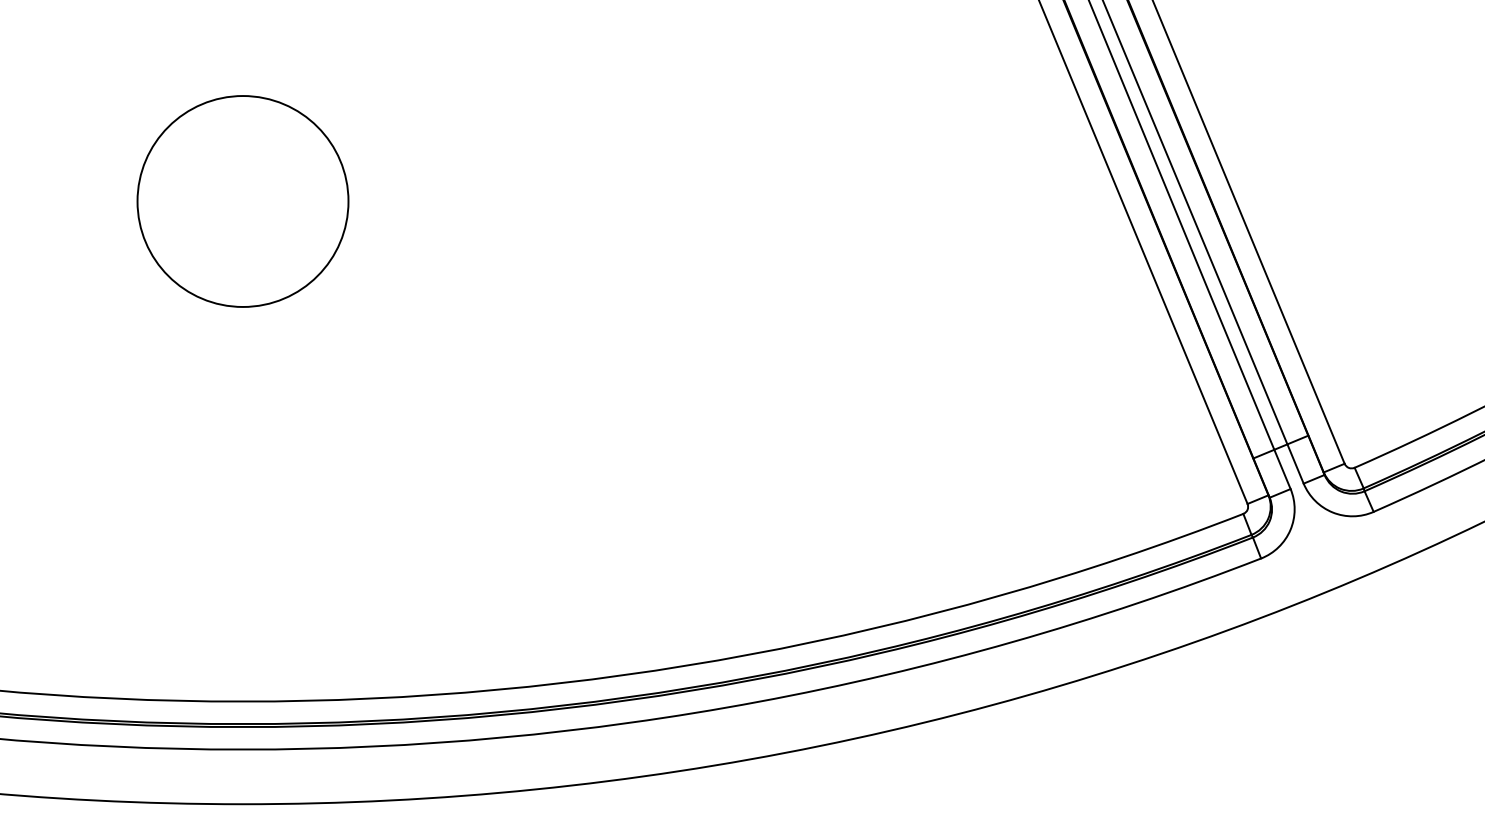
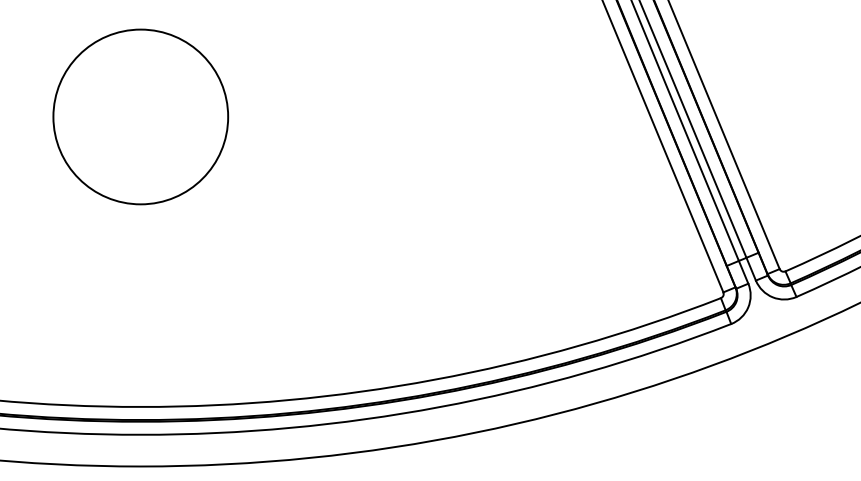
circle: (242, 200) -> (140, 116), size x1.43

